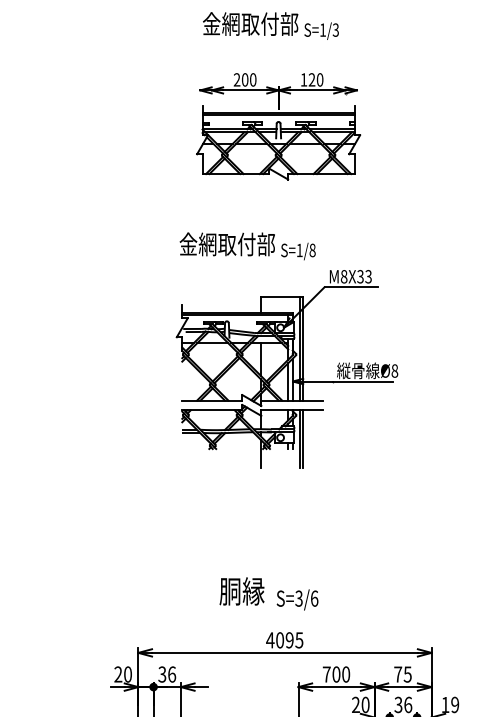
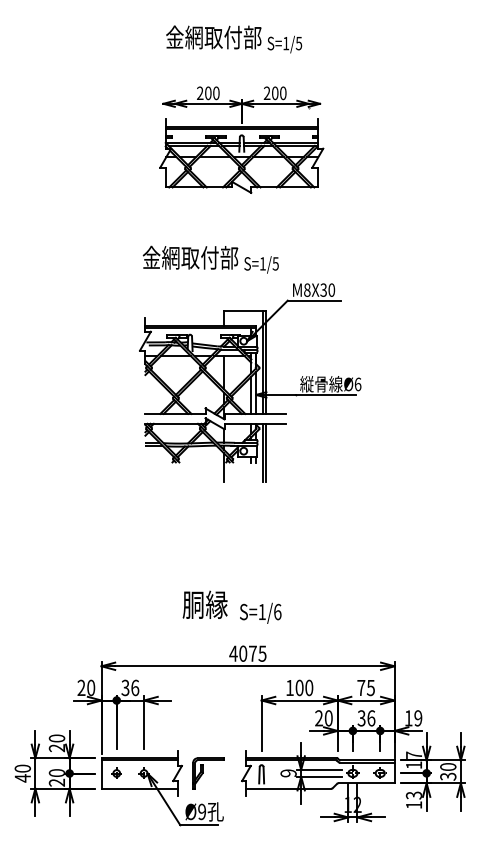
text: (336, 29) -> (299, 42), S=1/3 -> S=1/5
text: (307, 80) -> (270, 93), 120 -> 200
text: (312, 250) -> (275, 263), S=1/8 -> S=1/5
text: (368, 276) -> (331, 289), M8X33 -> M8X30
text: (394, 371) -> (357, 384), Ø8 -> Ø6
text: (298, 598) -> (261, 611), S=3/6 -> S=1/6
text: (289, 640) -> (252, 653), 4095 -> 4075
text: (326, 674) -> (289, 687), 700 -> 100

